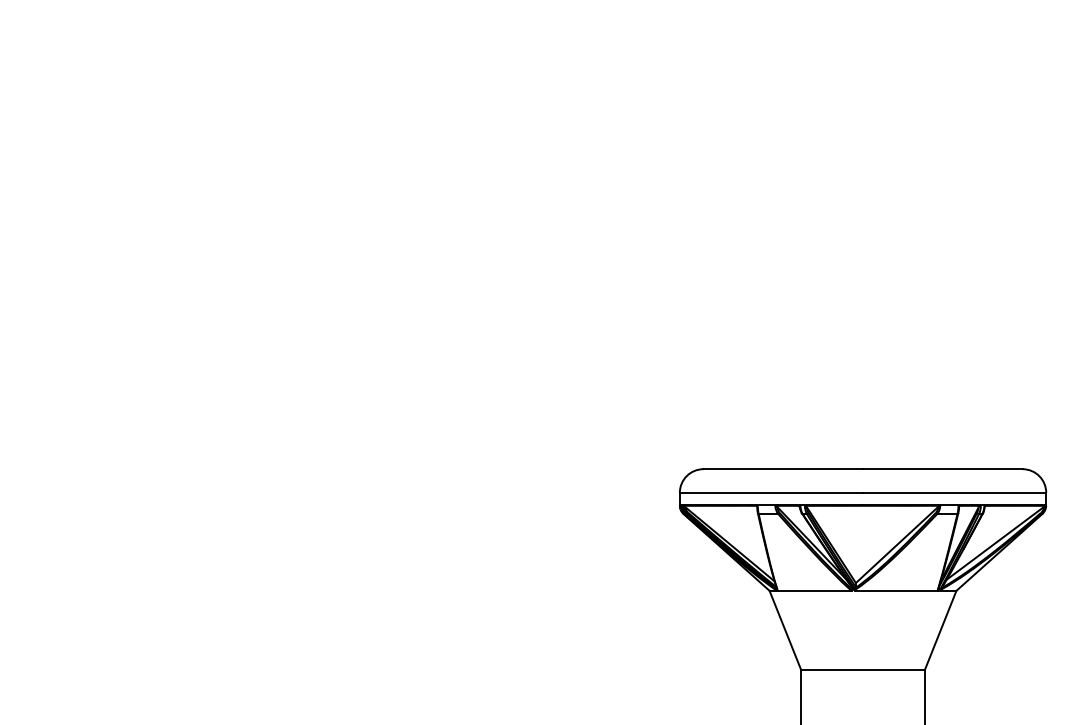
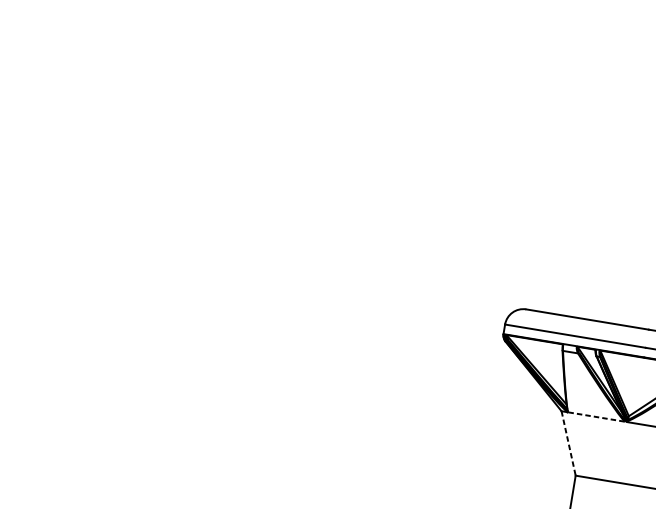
line: (814, 590) -> (596, 416), solid -> dashed
line: (785, 630) -> (568, 443), solid -> dashed

